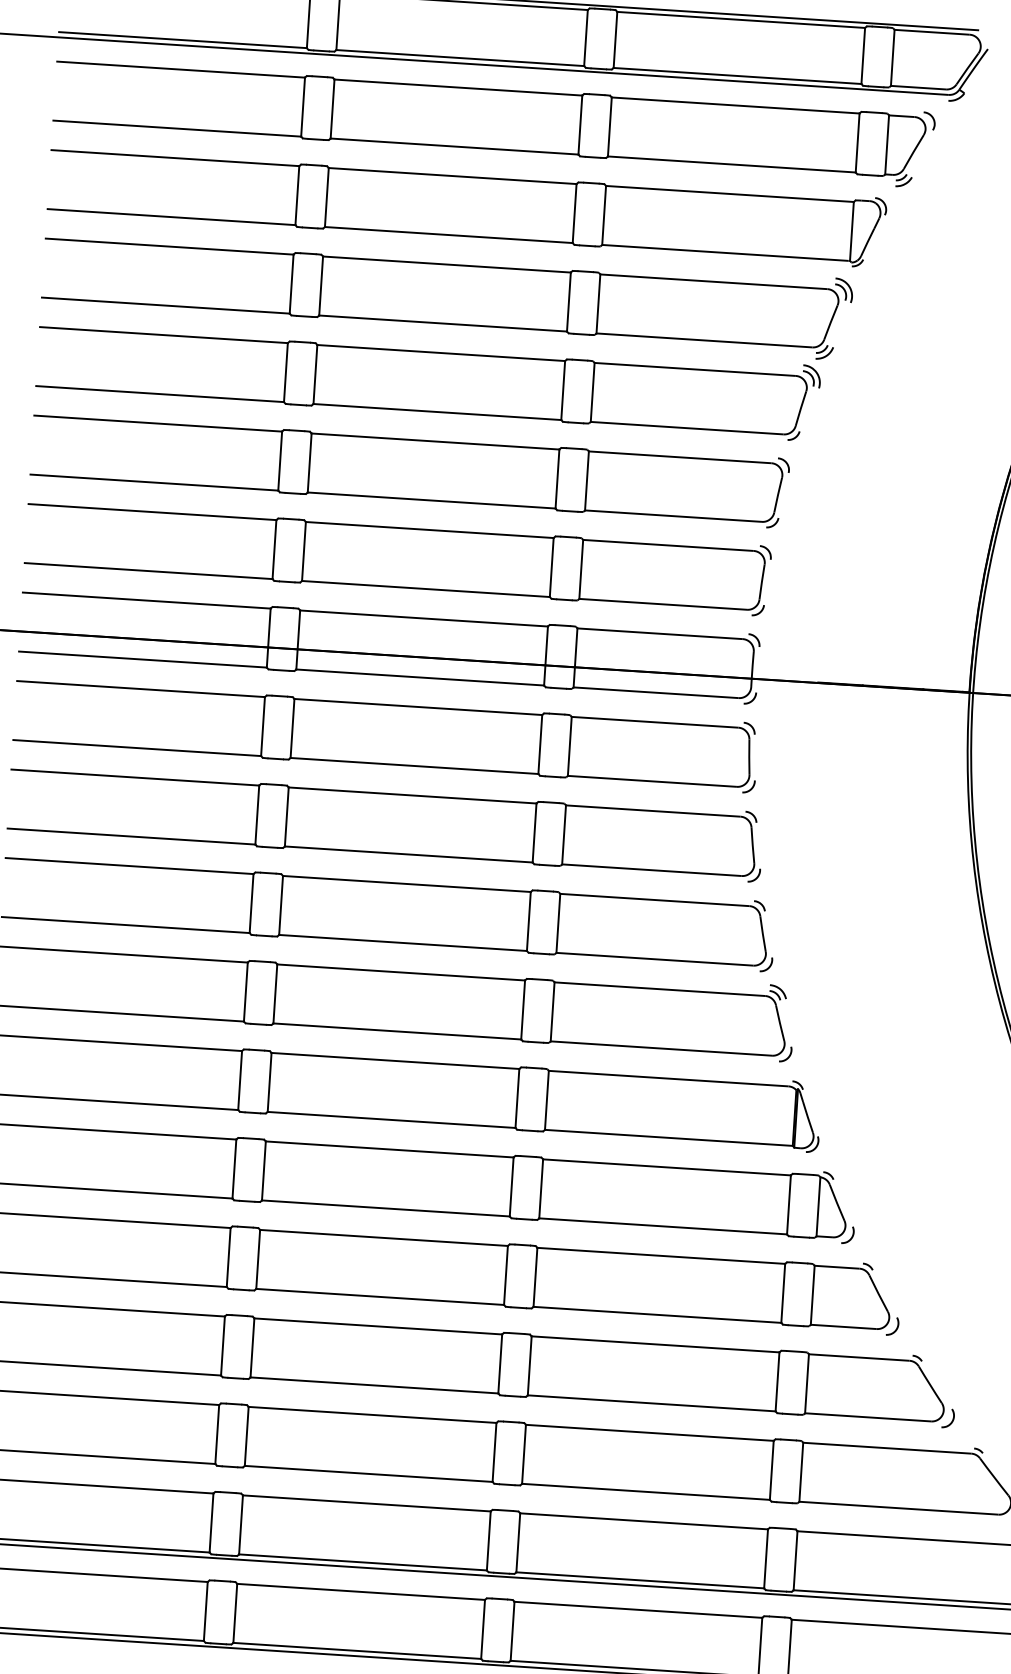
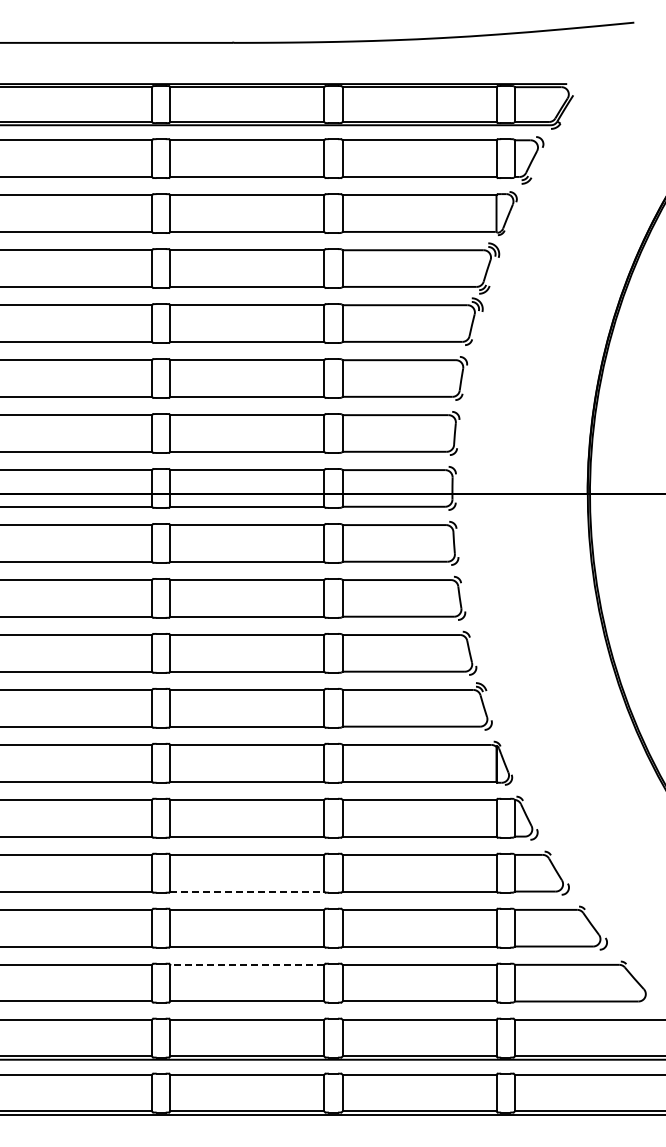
line: (380, 1296) -> (247, 891), solid -> dashed
line: (372, 1414) -> (247, 964), solid -> dashed

